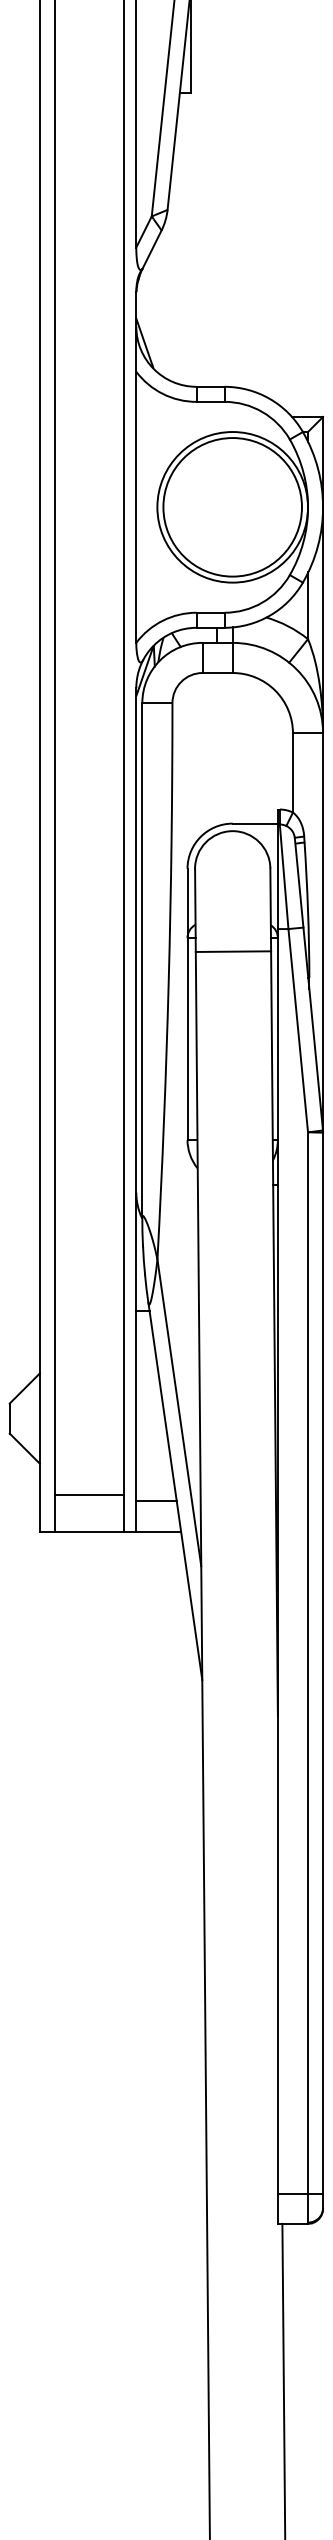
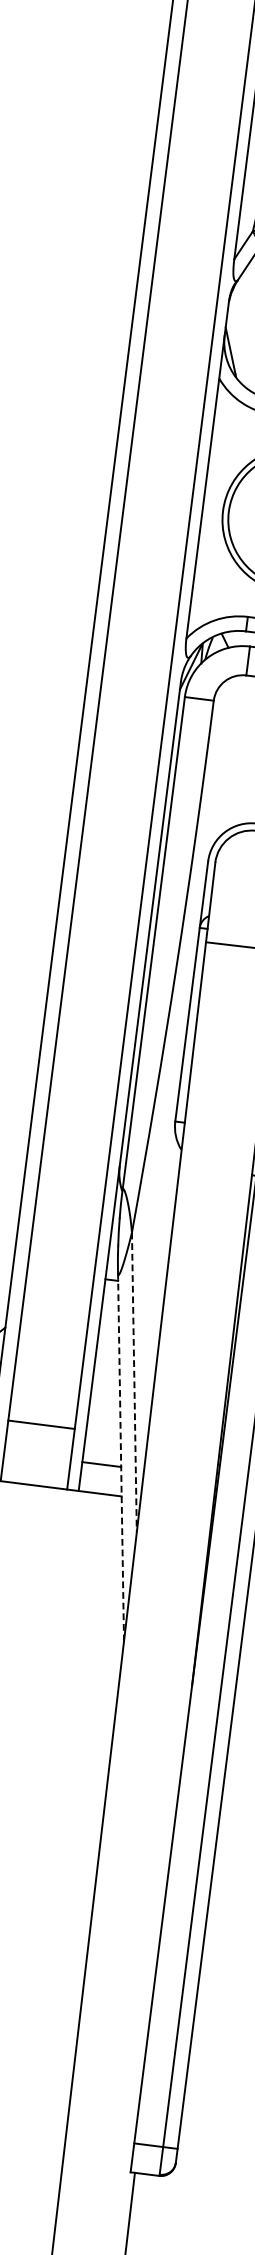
line: (179, 1412) -> (134, 1382), solid -> dashed
line: (175, 1491) -> (121, 1457), solid -> dashed
line: (89, 1495) -> (41, 1424), moved

